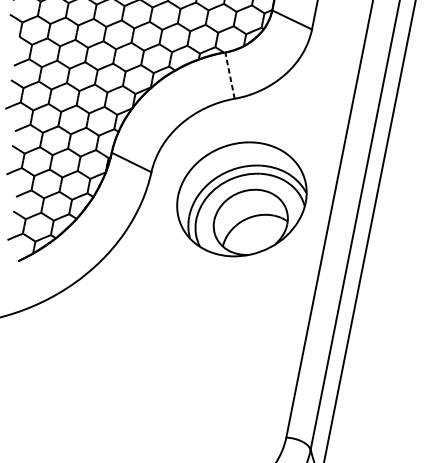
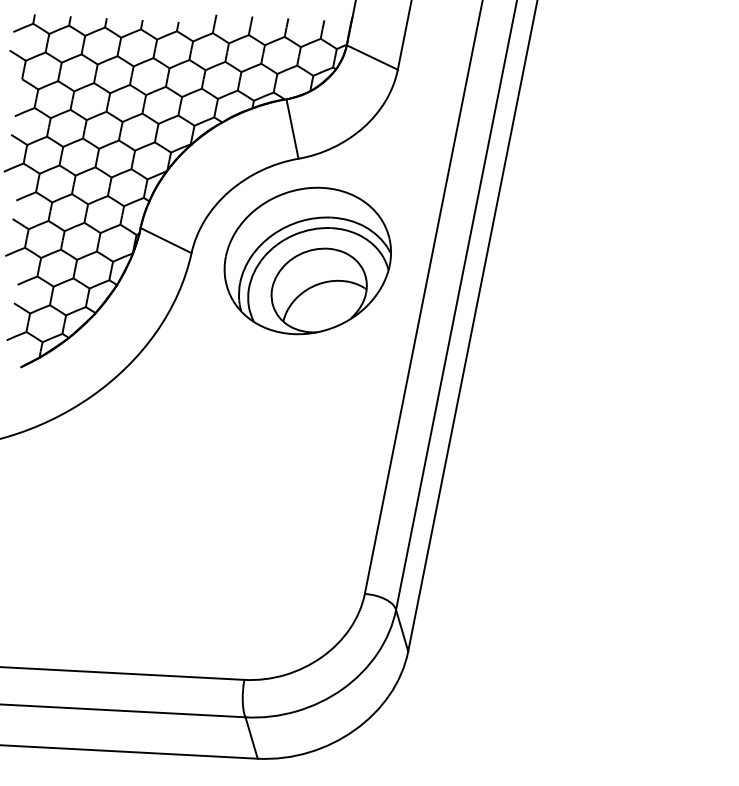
line: (230, 75) -> (292, 128), dashed -> solid
part: (241, 198) -> (307, 260), moved

